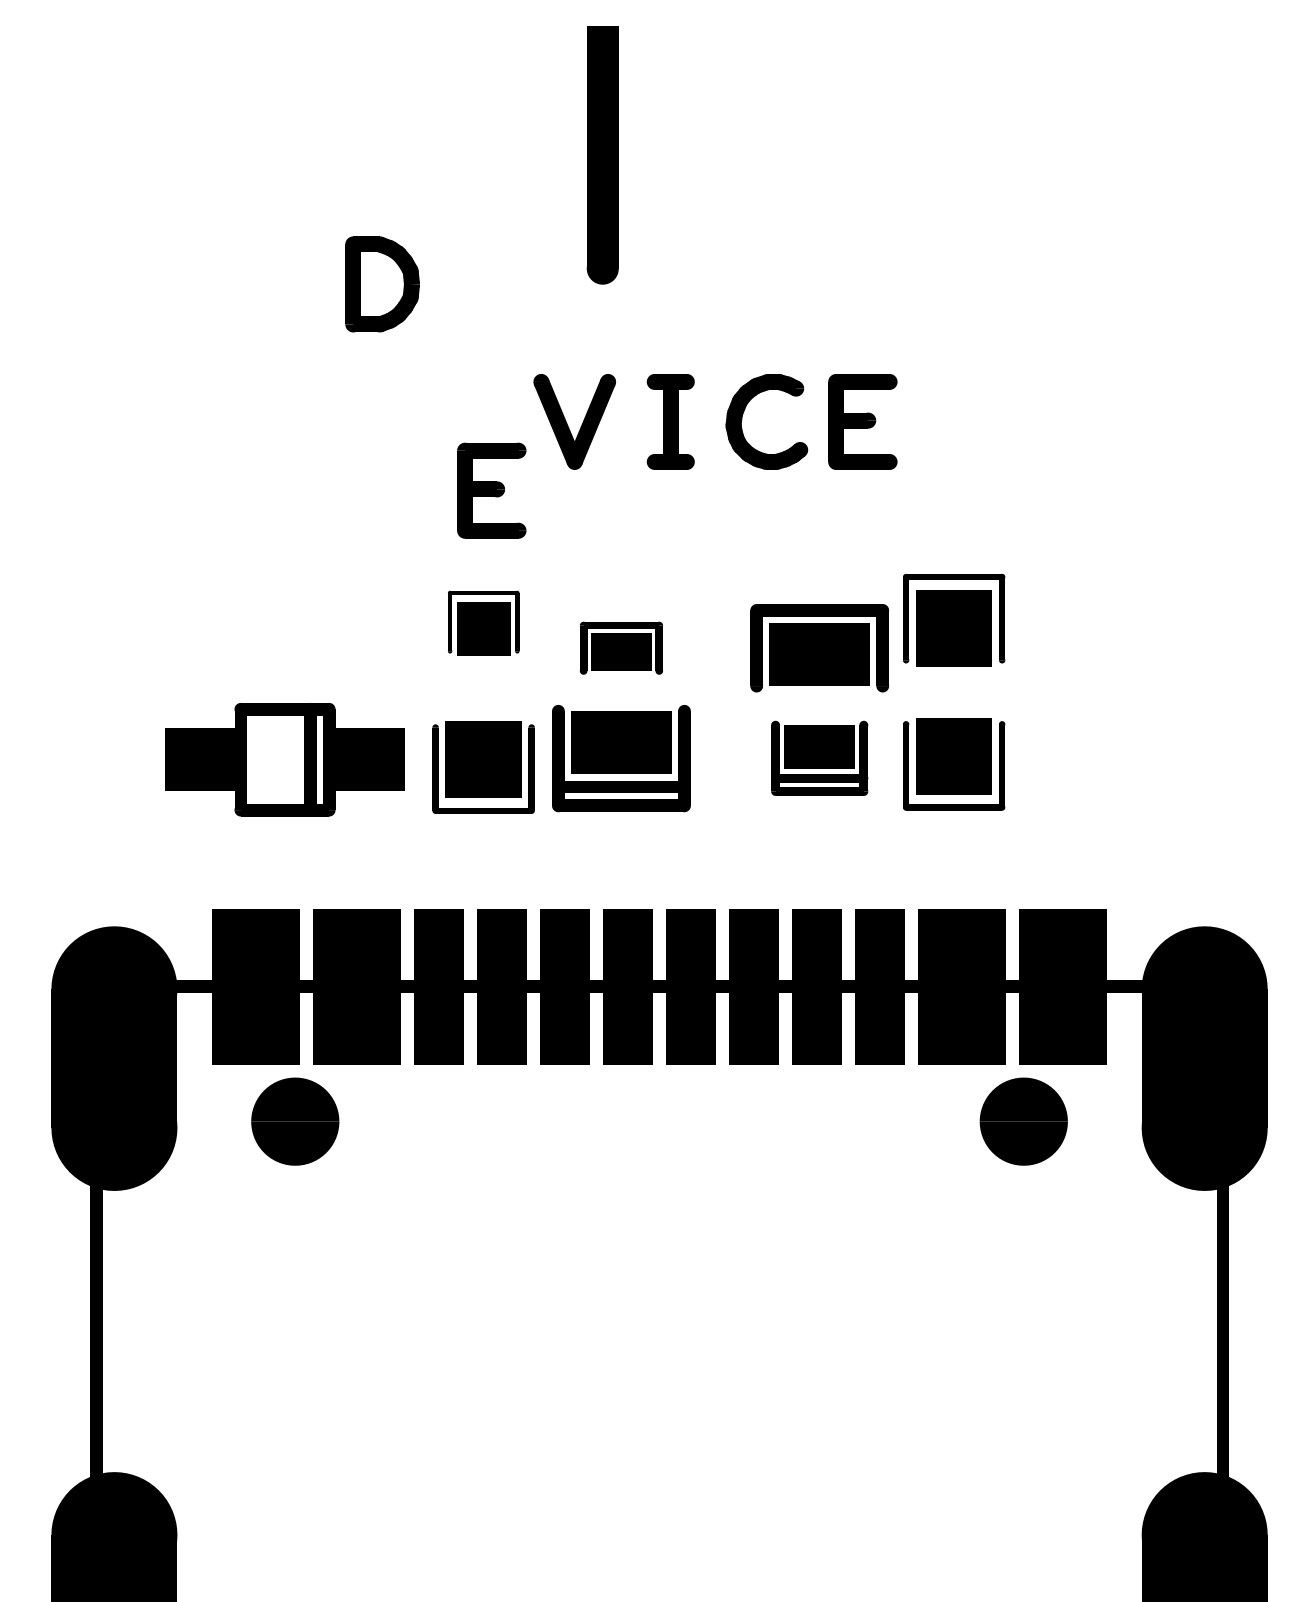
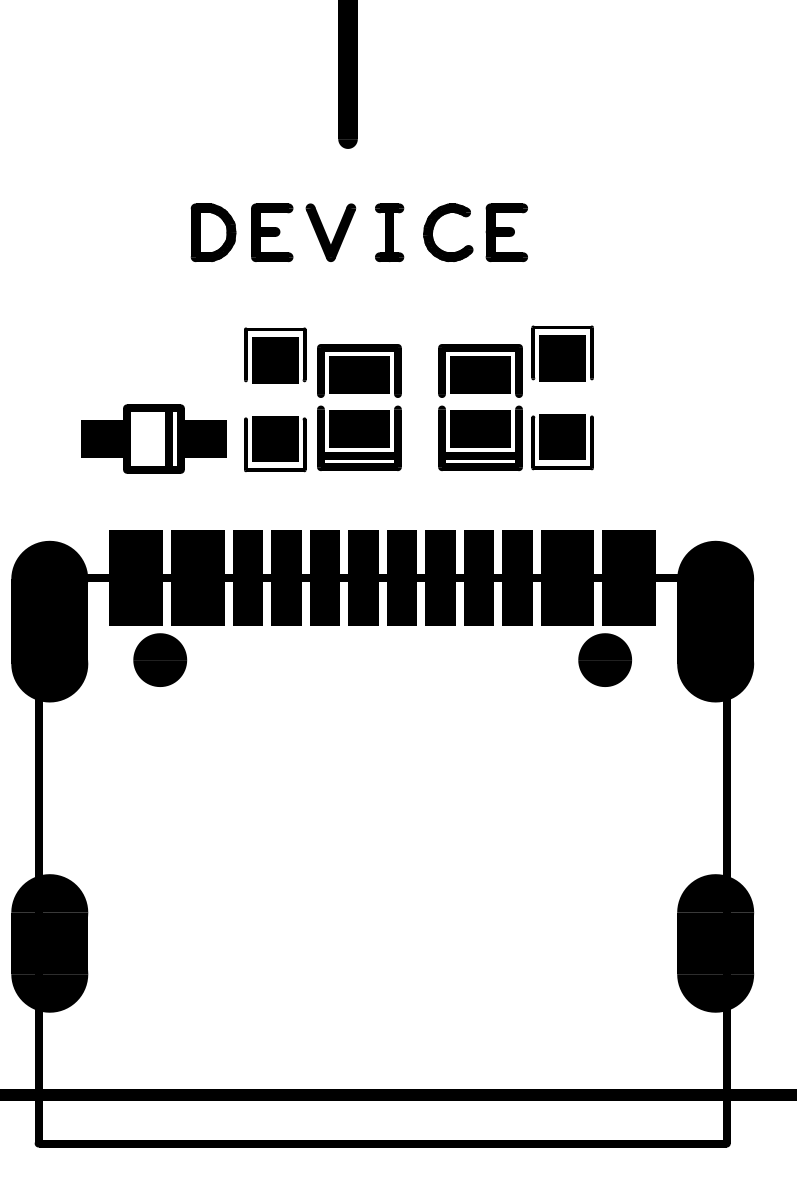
part: (382, 283) -> (213, 232), moved
part: (492, 490) -> (272, 232), moved
part: (484, 622) -> (275, 355), size x1.43
part: (621, 647) -> (359, 370), size x1.67
part: (819, 757) -> (480, 437), size x1.43

